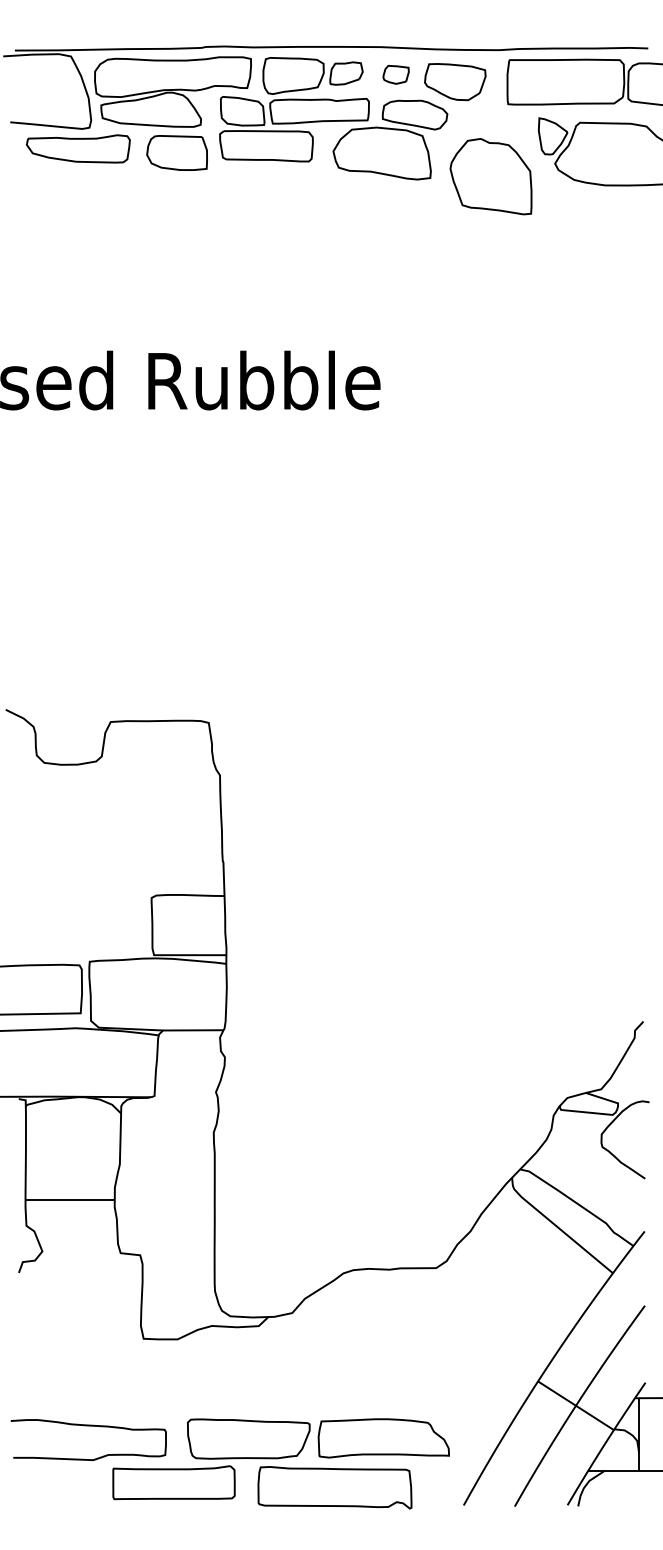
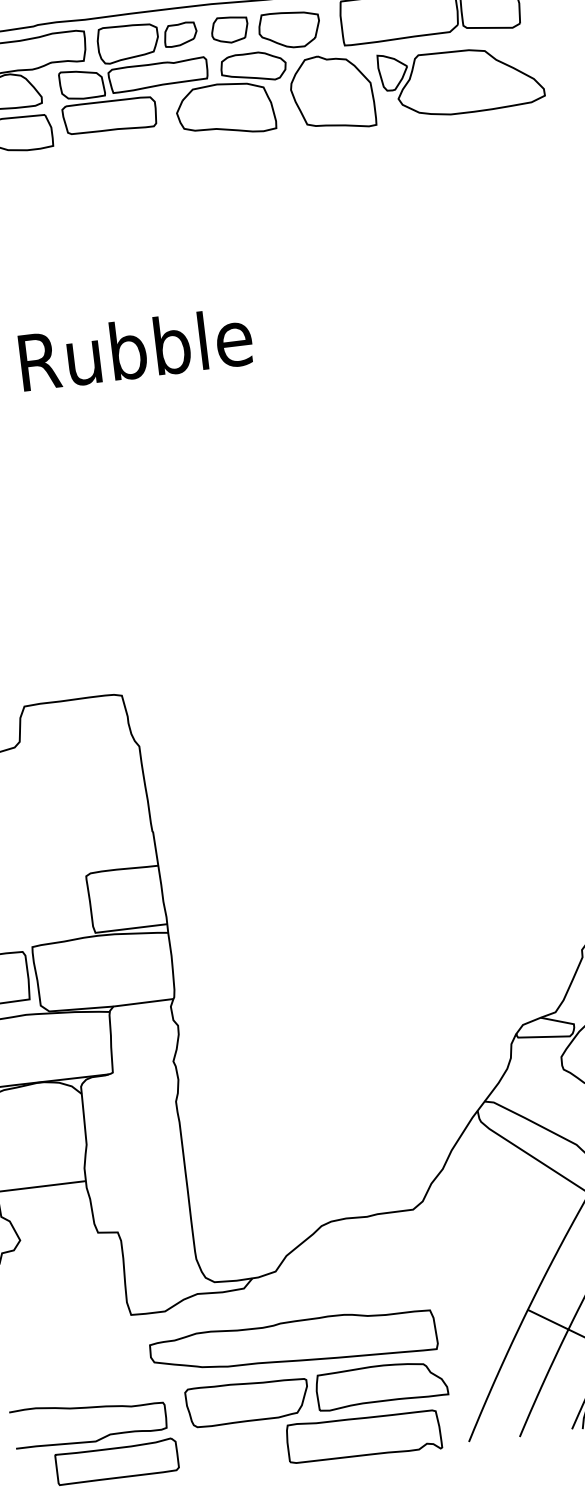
part: (396, 74) -> (230, 29), size x1.43
part: (490, 176) -> (331, 92), moved
part: (301, 1386) -> (293, 1343), added
part: (173, 1482) -> (116, 1461), moved
part: (334, 1487) -> (363, 1436), moved

